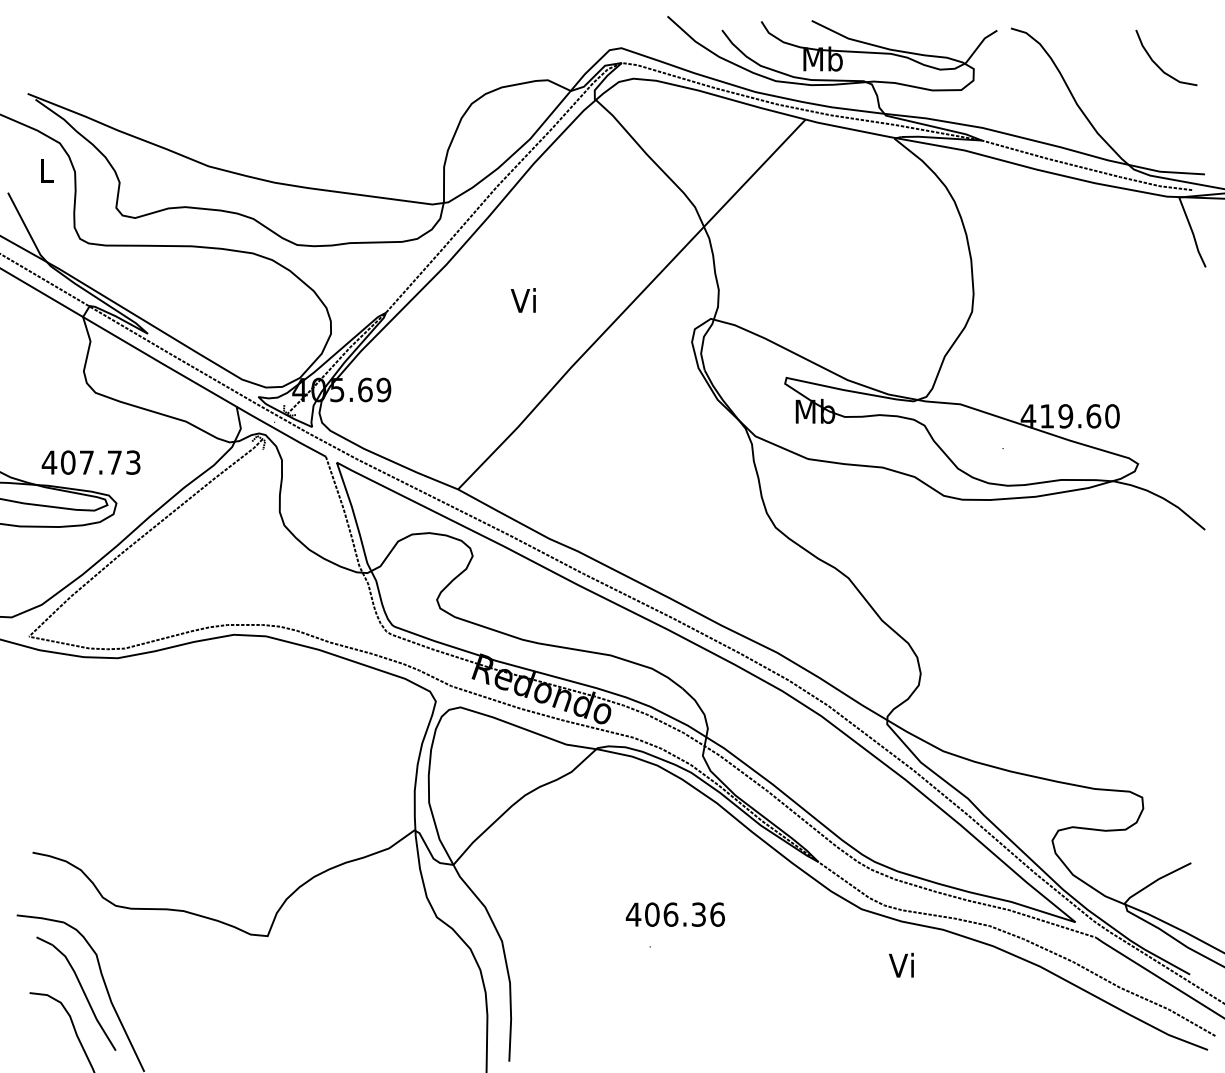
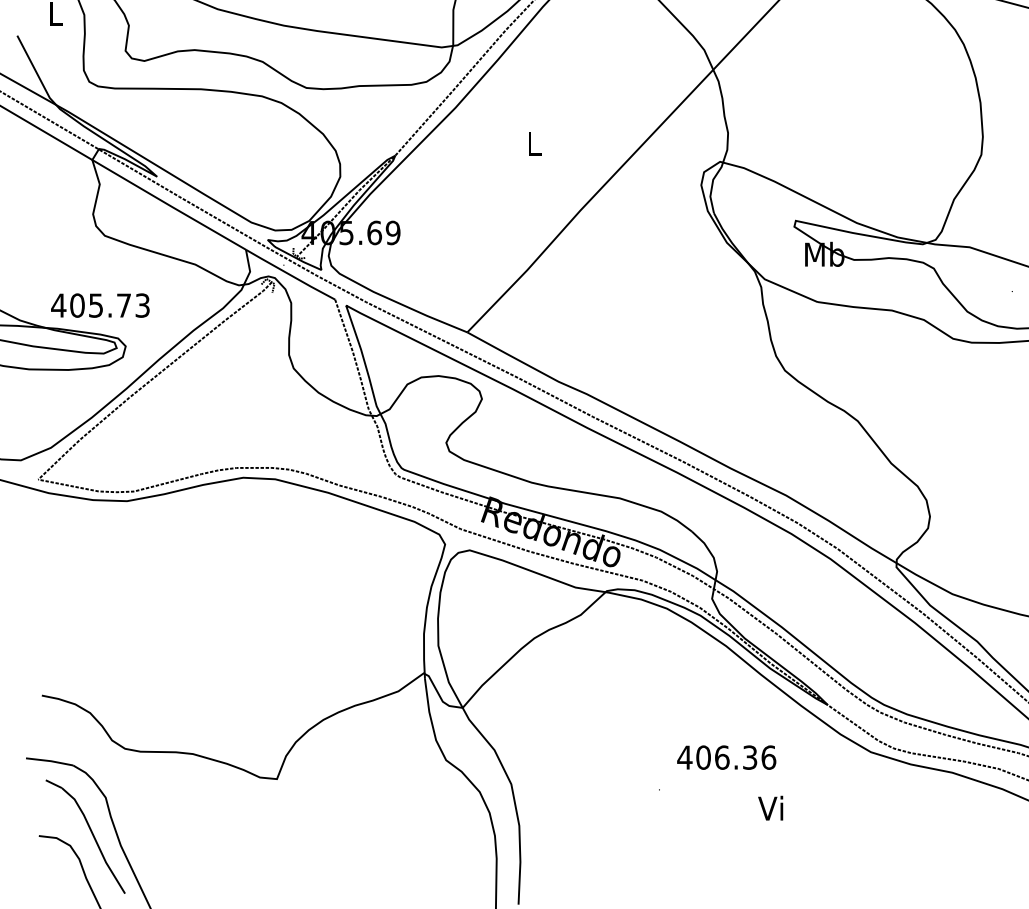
text: (522, 300) -> (531, 143), Vi -> L
text: (86, 462) -> (95, 305), 407.73 -> 405.73
text: (674, 914) -> (725, 757), moved
text: (901, 964) -> (770, 807), moved

